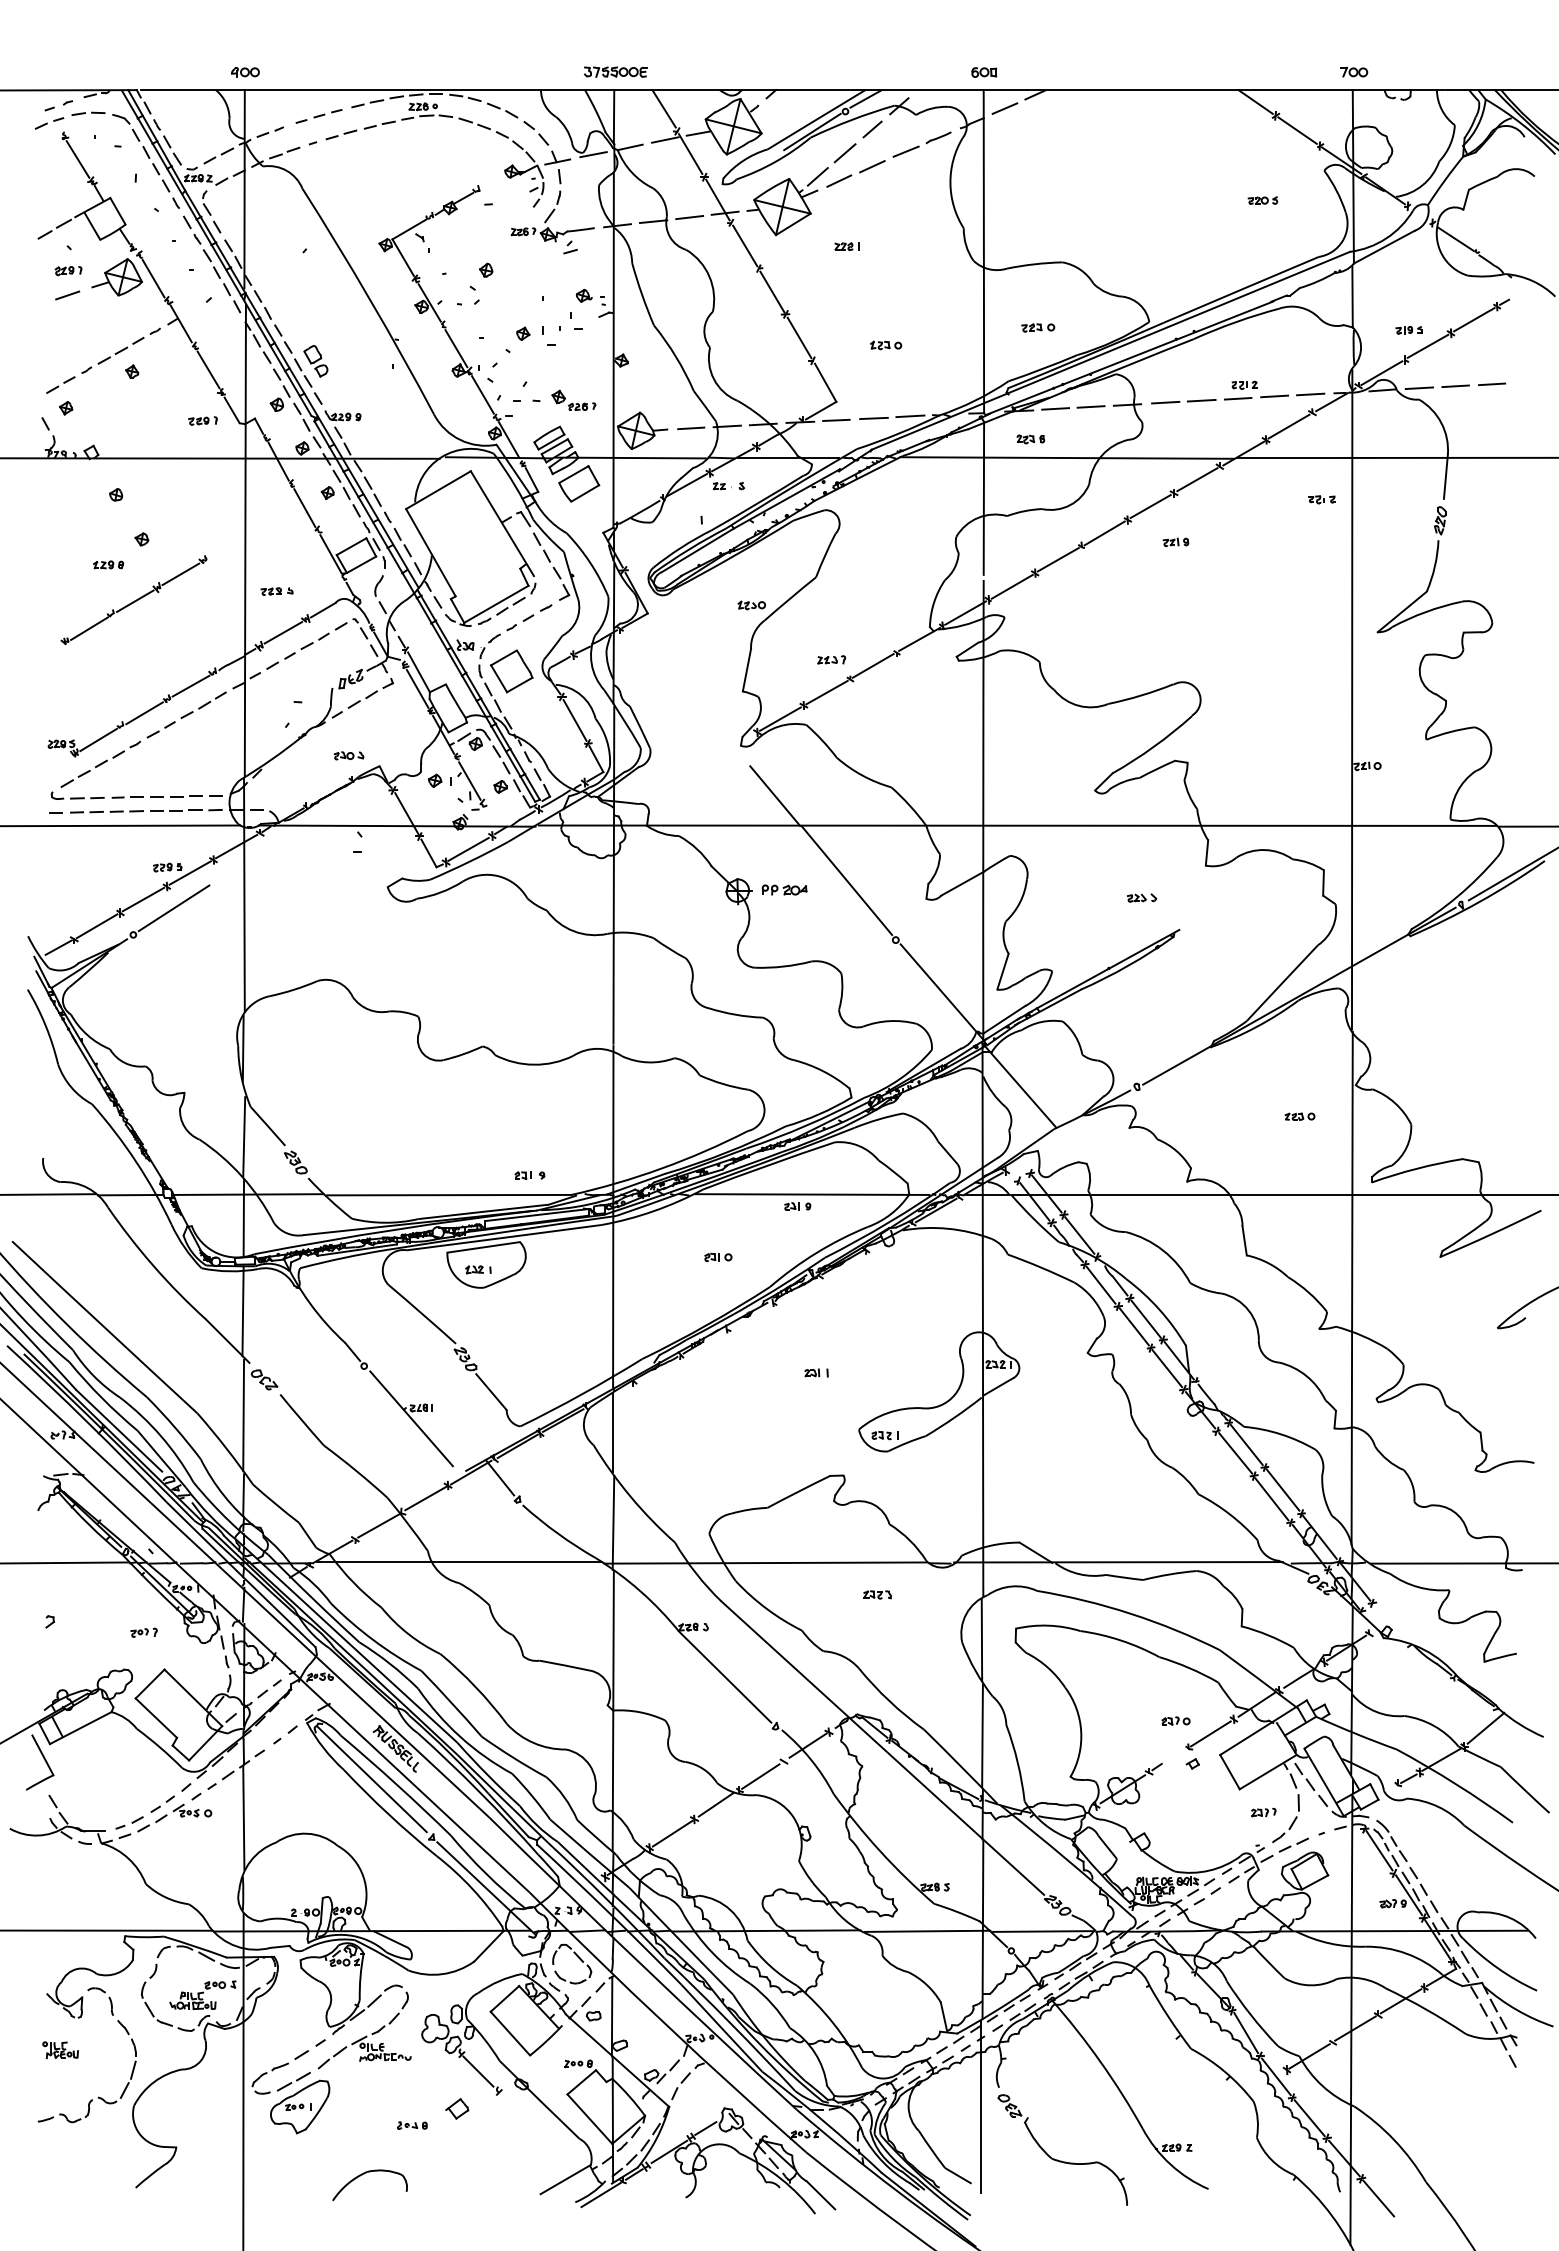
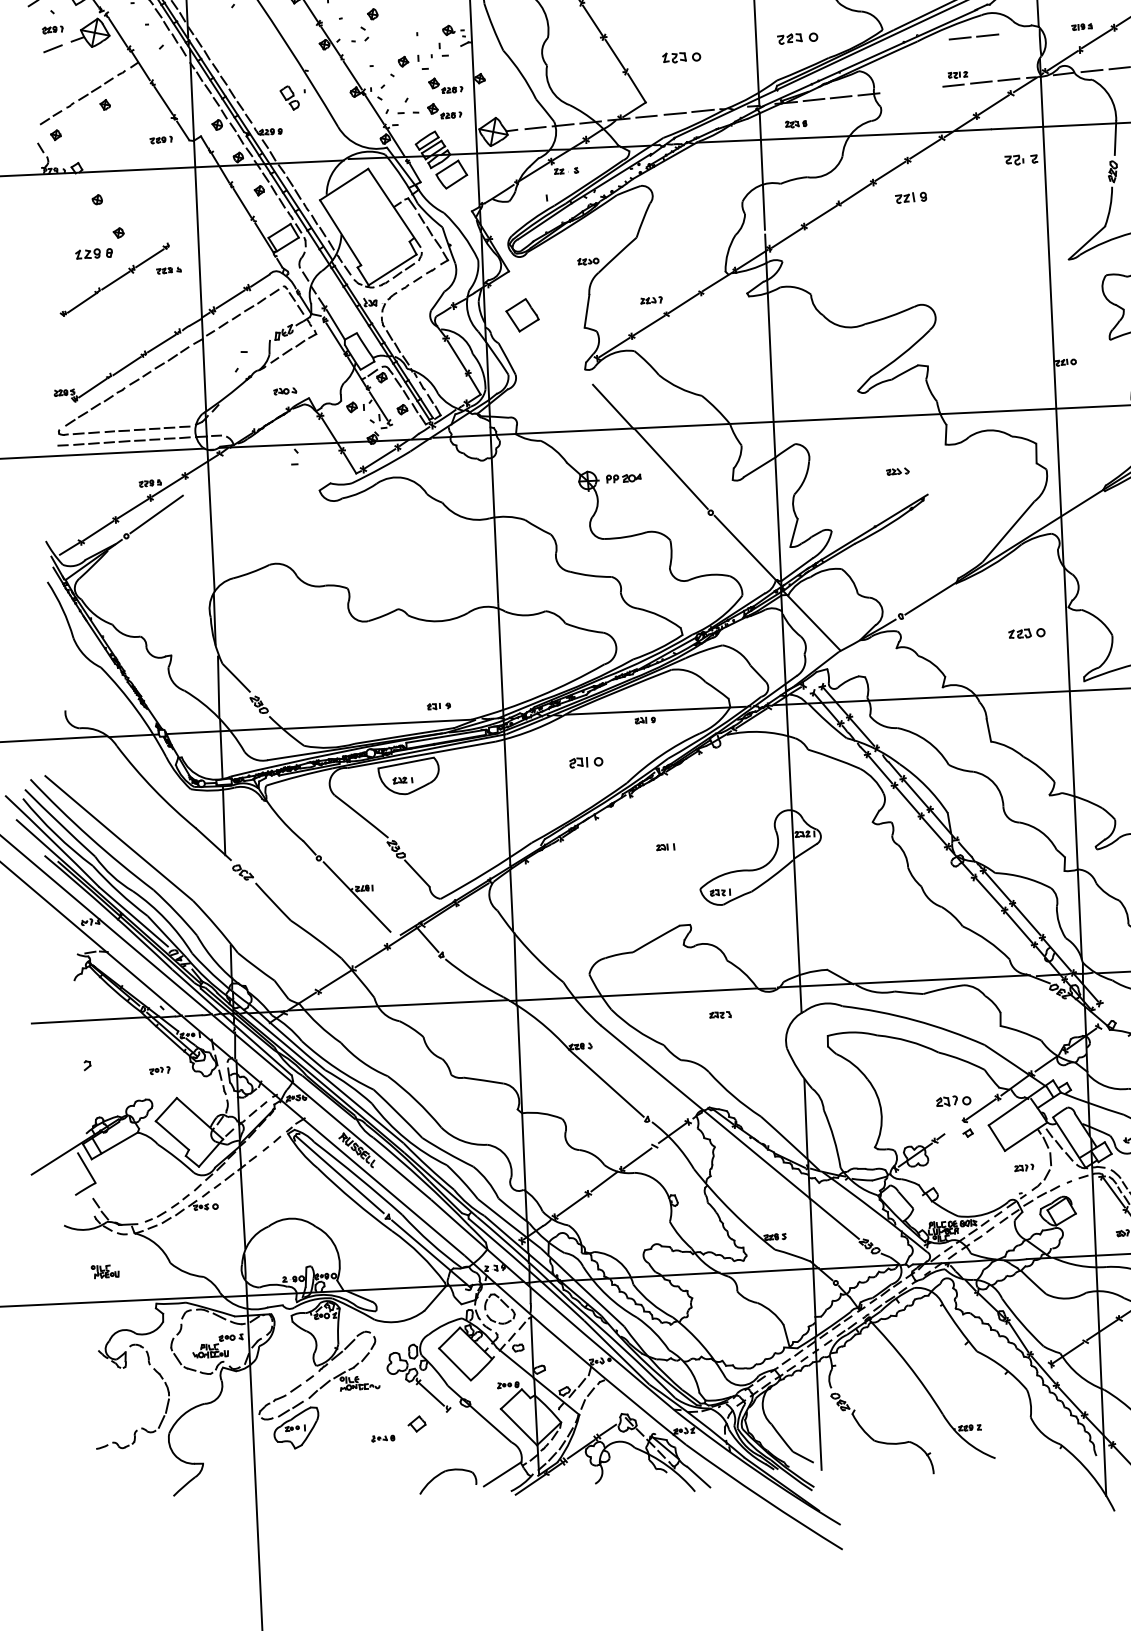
part: (1038, 327) -> (797, 38), size x1.6
part: (886, 345) -> (682, 57), size x1.6
part: (315, 361) -> (289, 98), moved
part: (576, 366) -> (445, 84), added
line: (1180, 401) -> (971, 36), moved
part: (1321, 499) -> (1021, 159), size x1.6
part: (1175, 542) -> (910, 198), size x1.6
part: (108, 564) -> (94, 253), size x1.6
part: (276, 591) -> (168, 270), moved
part: (511, 671) -> (522, 315), moved
part: (1299, 1116) -> (1026, 633), size x1.6
part: (718, 1256) -> (586, 761), size x1.6
line: (243, 1415) -> (228, 900), removed
line: (981, 1640) -> (801, 1046), removed
part: (1175, 1720) -> (953, 1100), size x1.6
part: (60, 2050) -> (105, 1271), moved
part: (364, 2174) -> (443, 1473), moved

